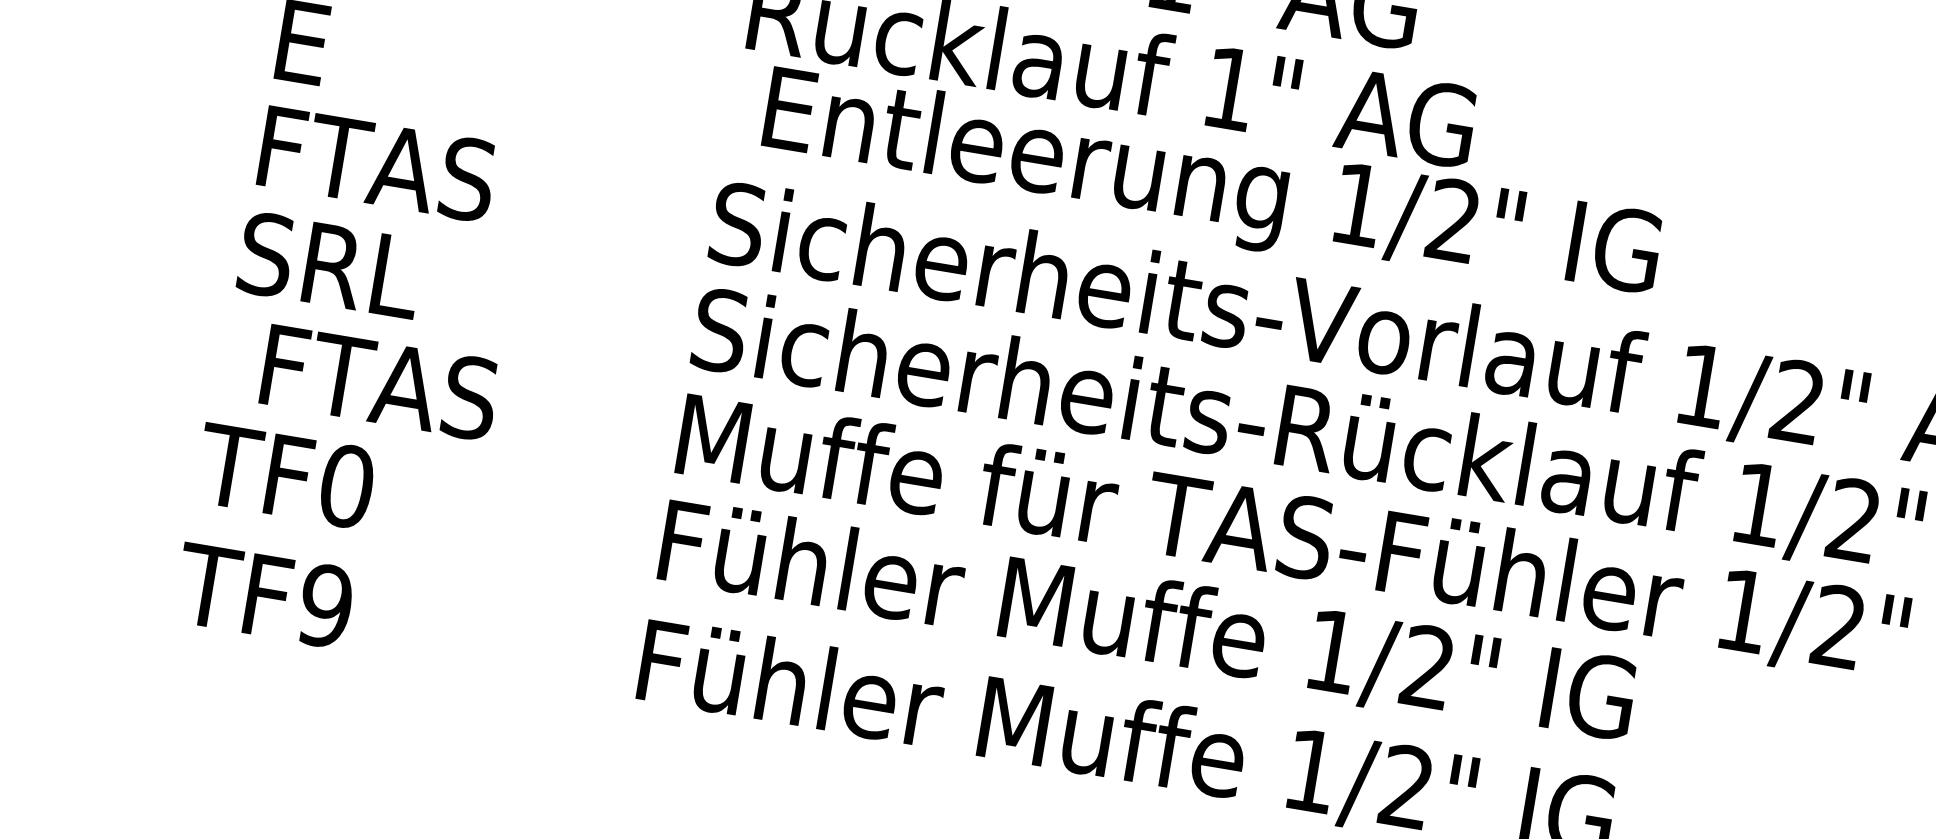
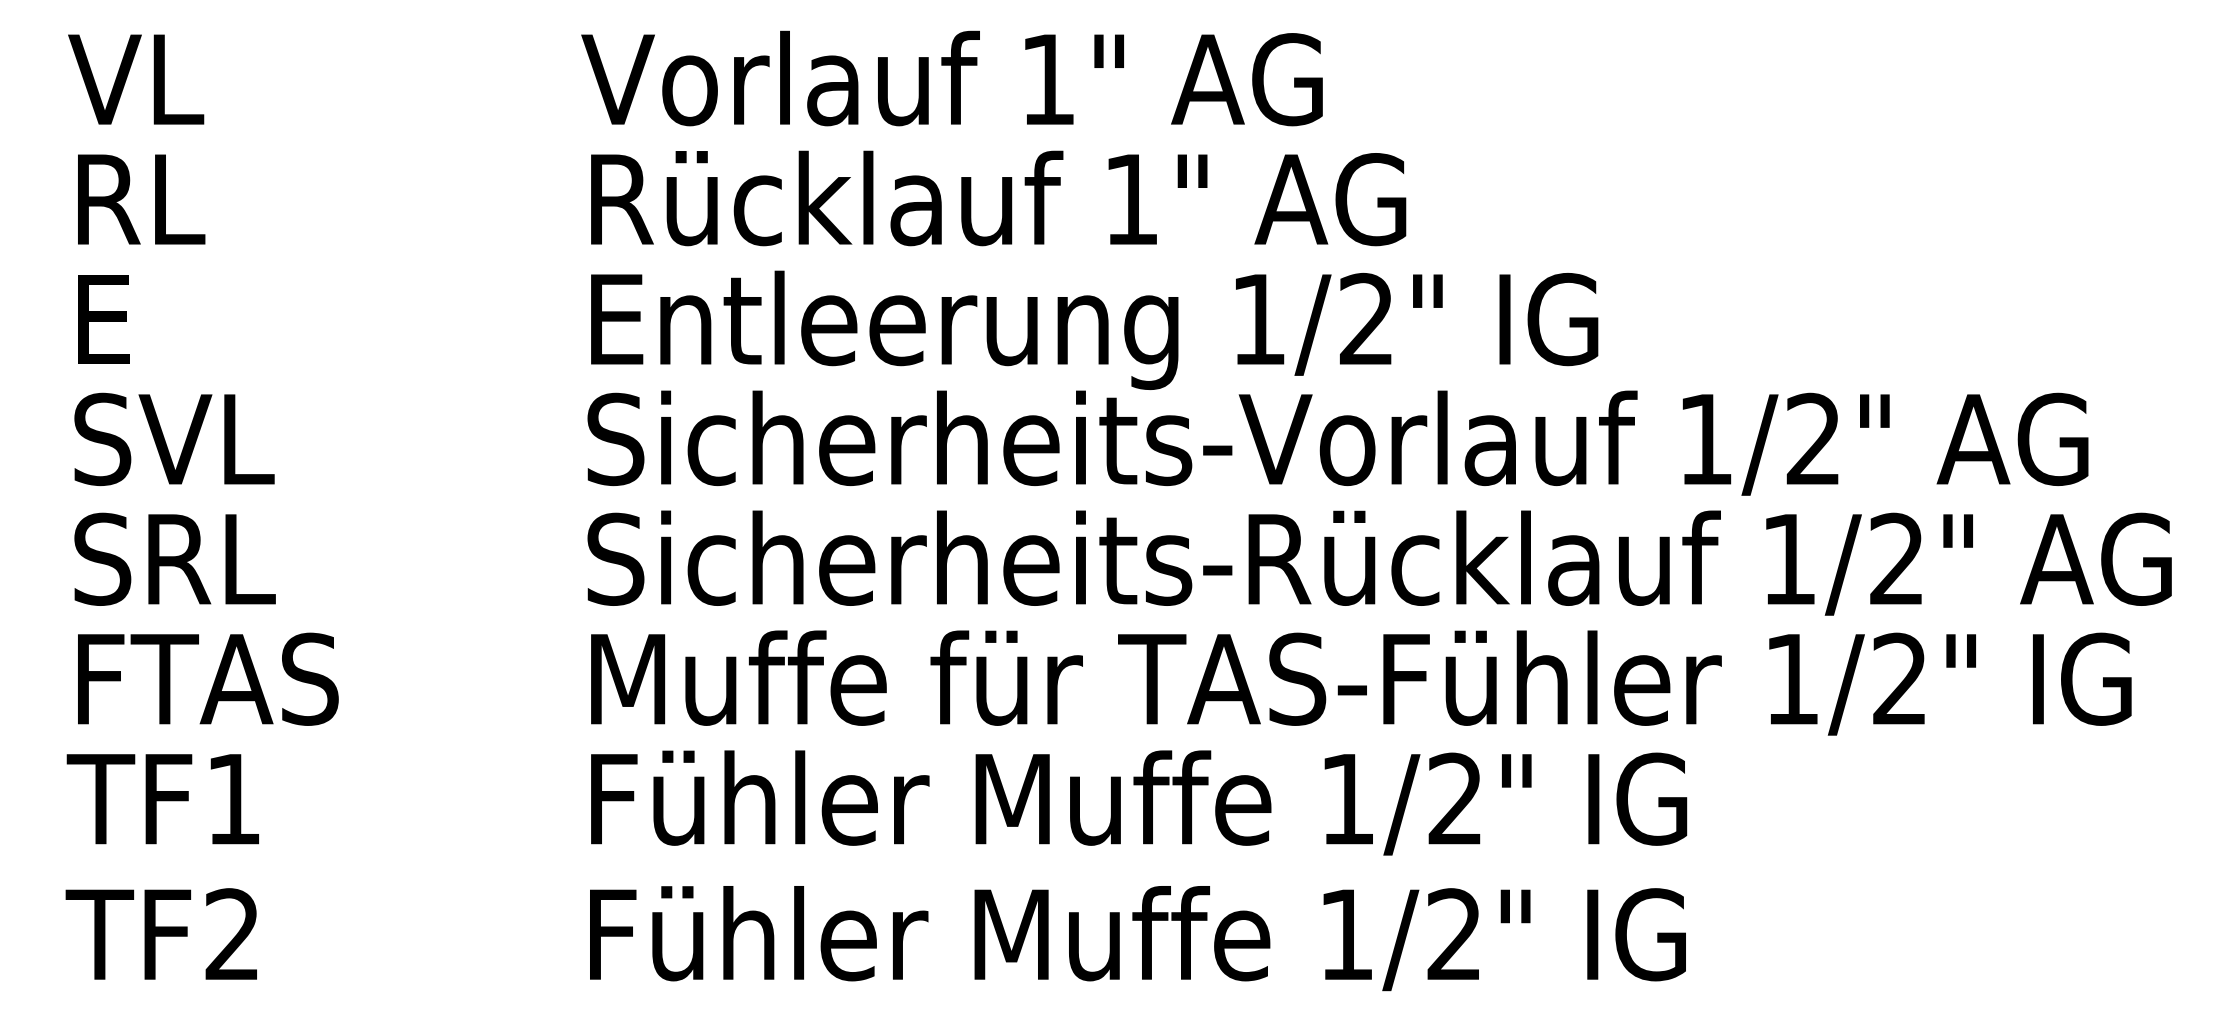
text: (376, 164) -> (206, 439), FTAS -> SVL
text: (1211, 189) -> (1094, 329), moved
text: (380, 382) -> (208, 678), moved
text: (346, 485) -> (233, 798), TF0 -> TF1
text: (325, 605) -> (232, 934), TF9 -> TF2

